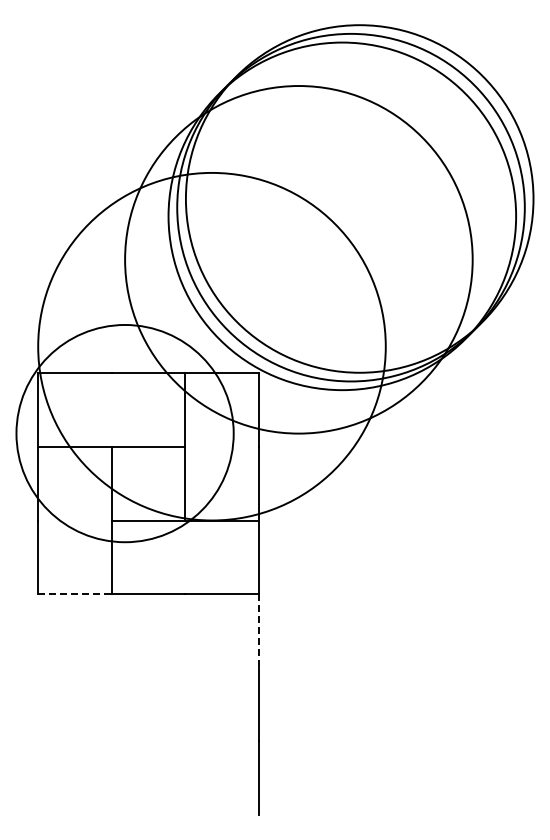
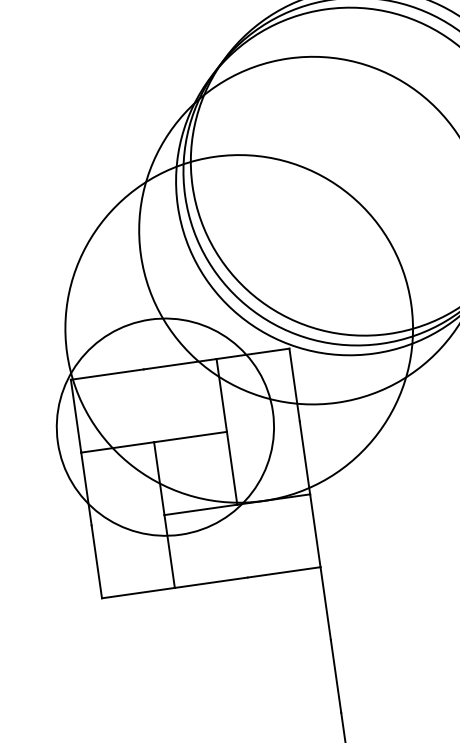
line: (74, 594) -> (138, 593), dashed -> solid
line: (258, 630) -> (325, 603), dashed -> solid

